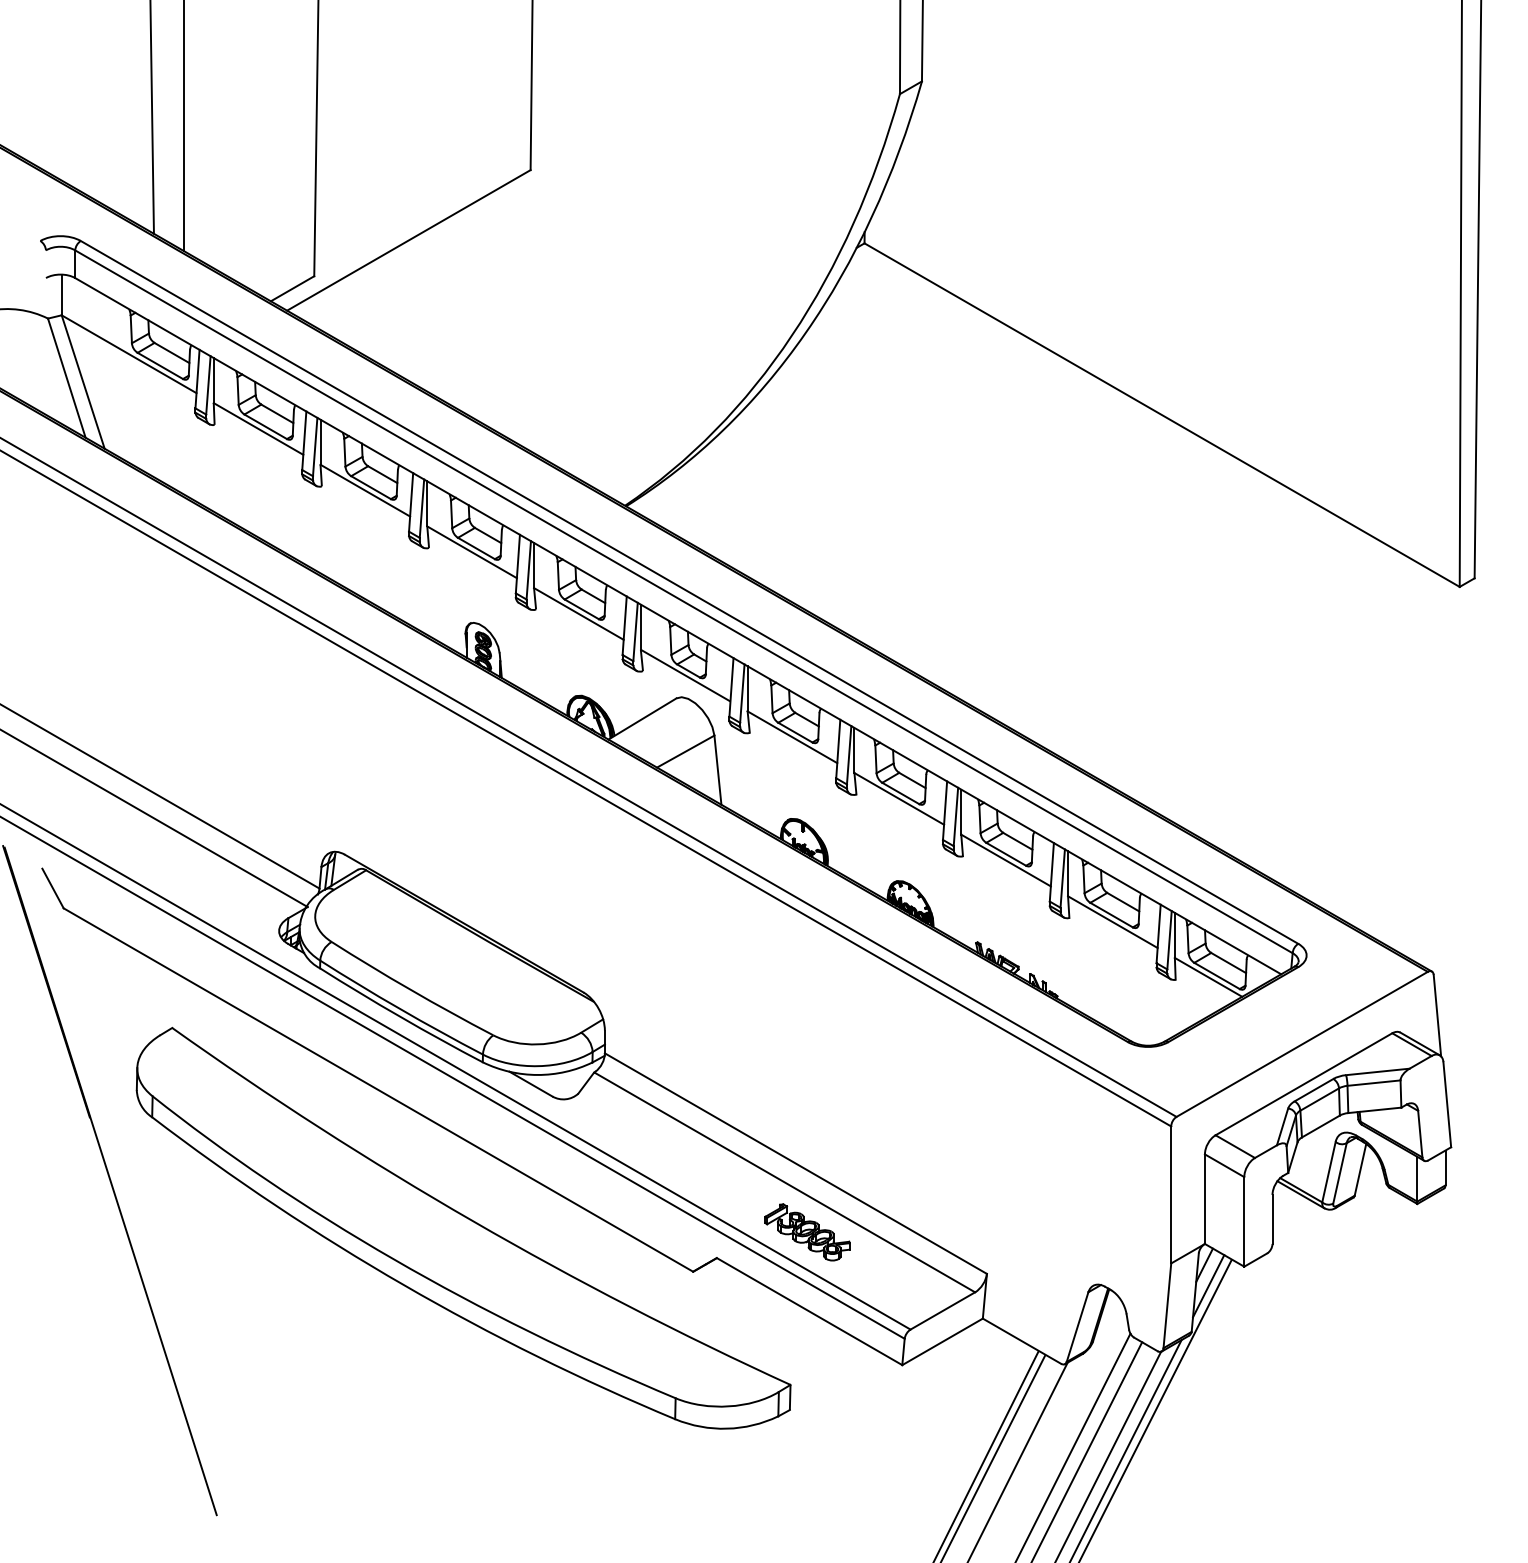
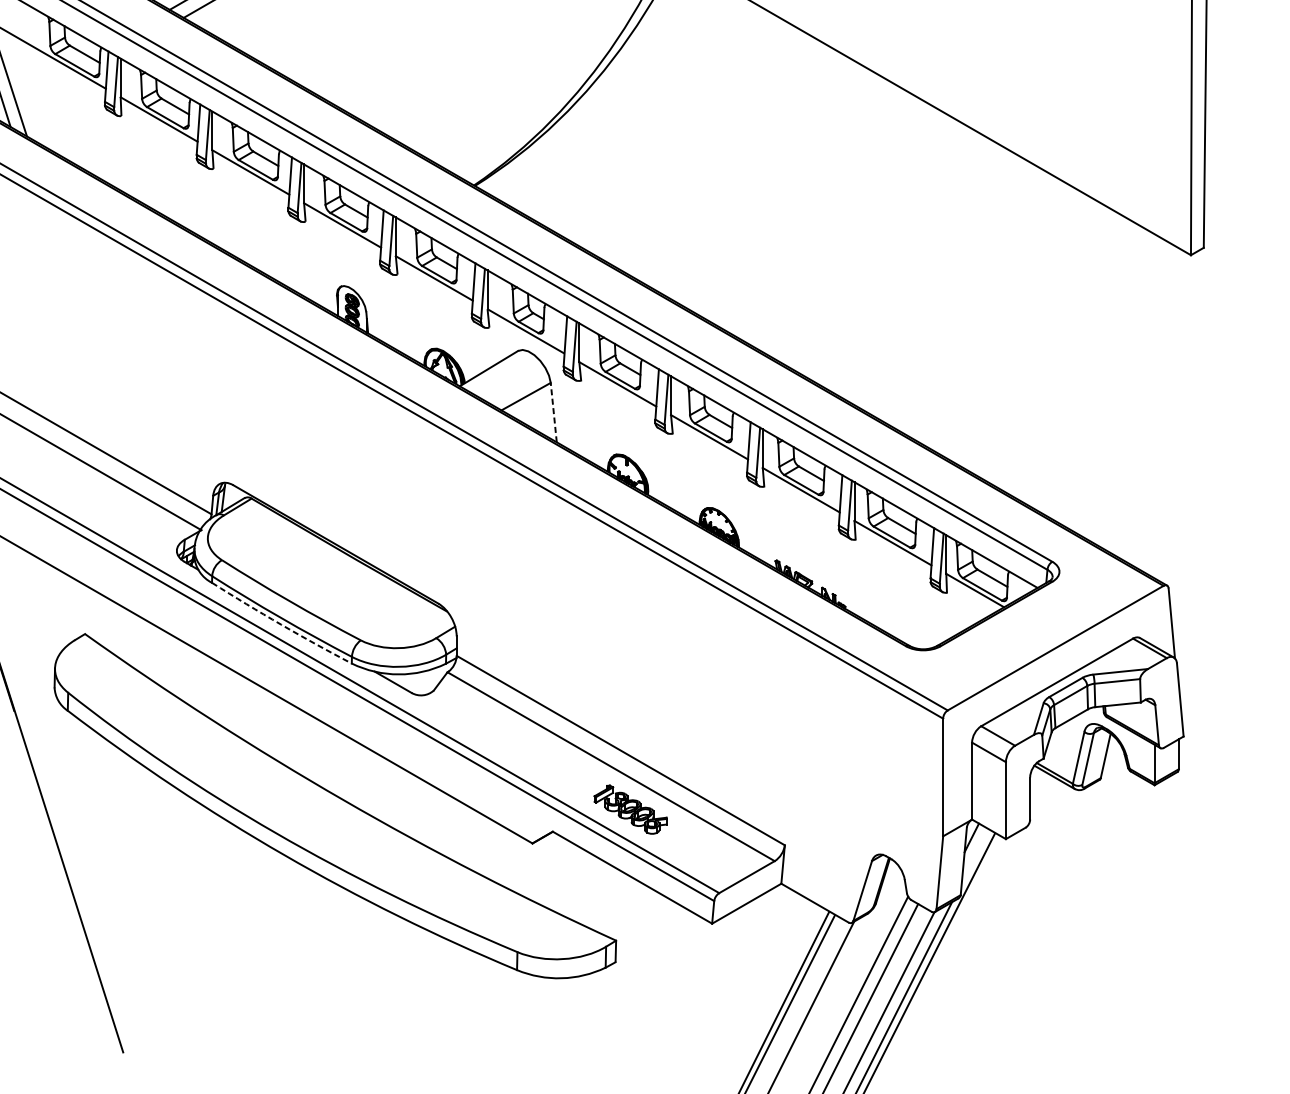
line: (717, 770) -> (553, 412), solid -> dashed
arc: (400, 1016) -> (281, 624), solid -> dashed
line: (1208, 1286) -> (975, 856), removed

